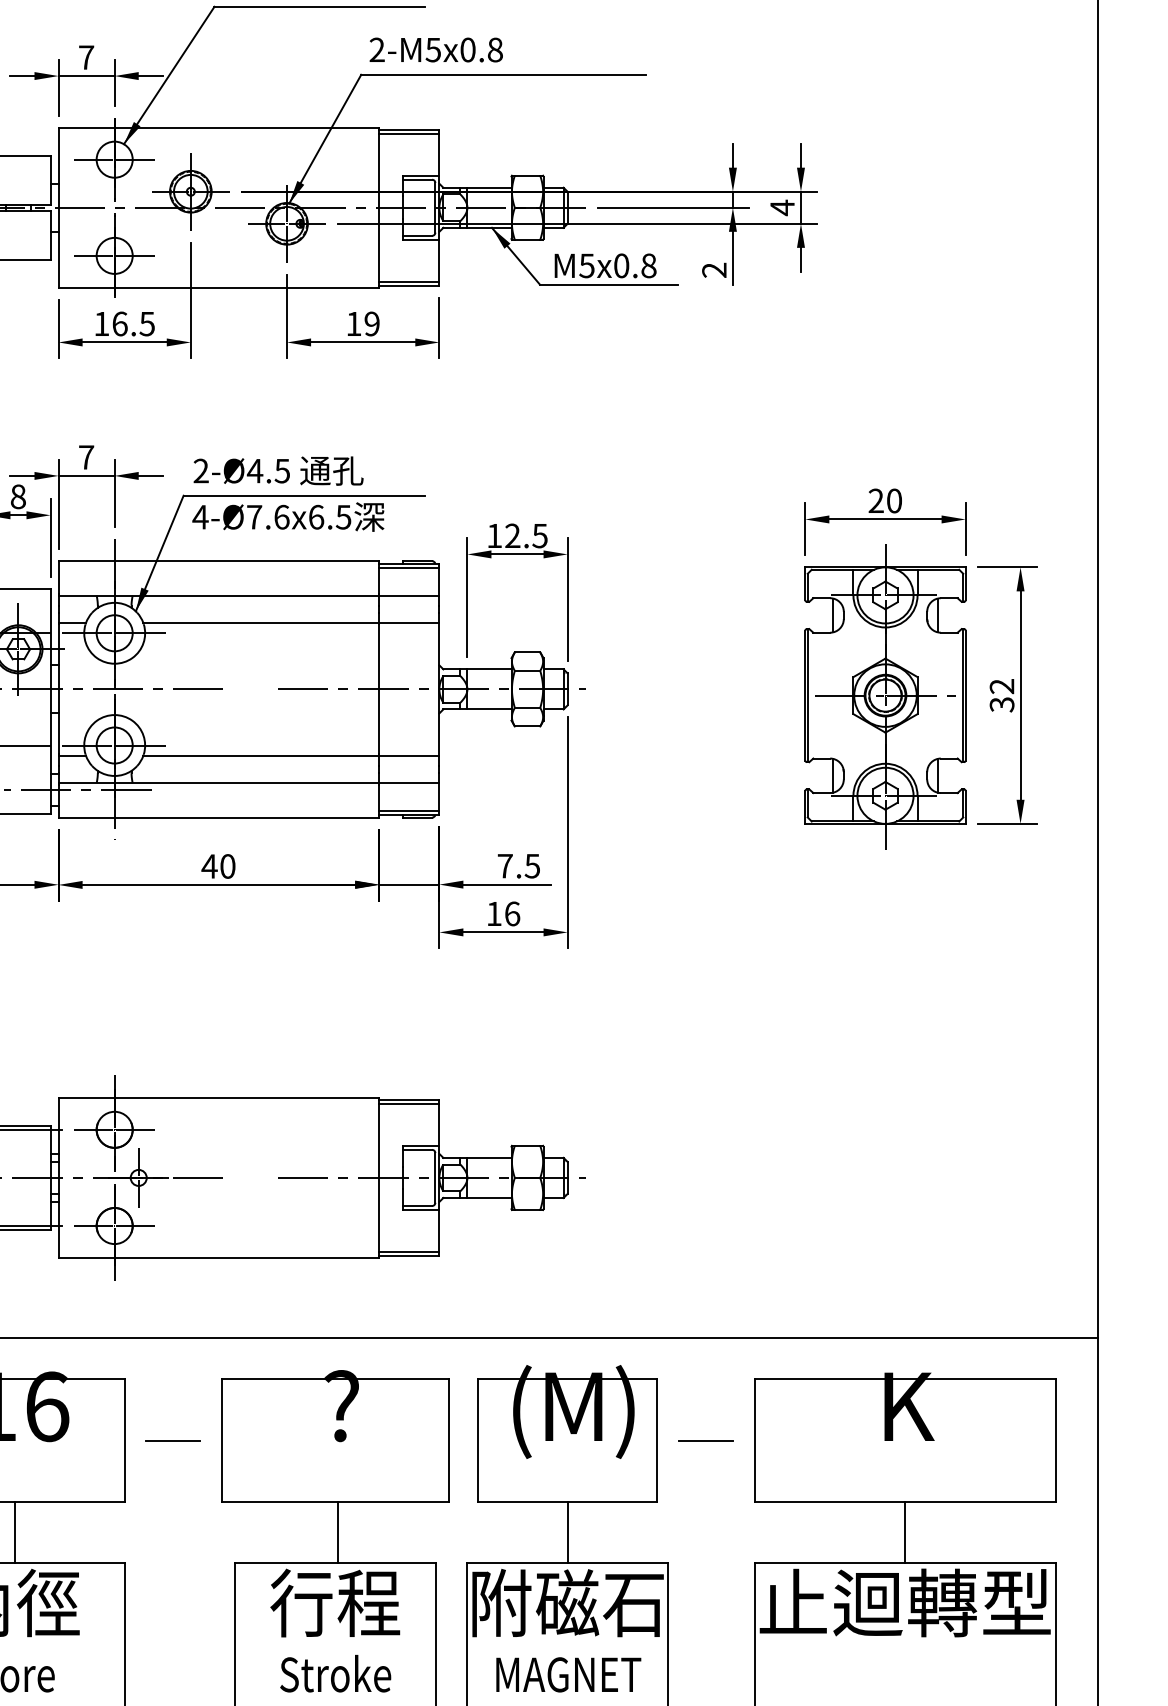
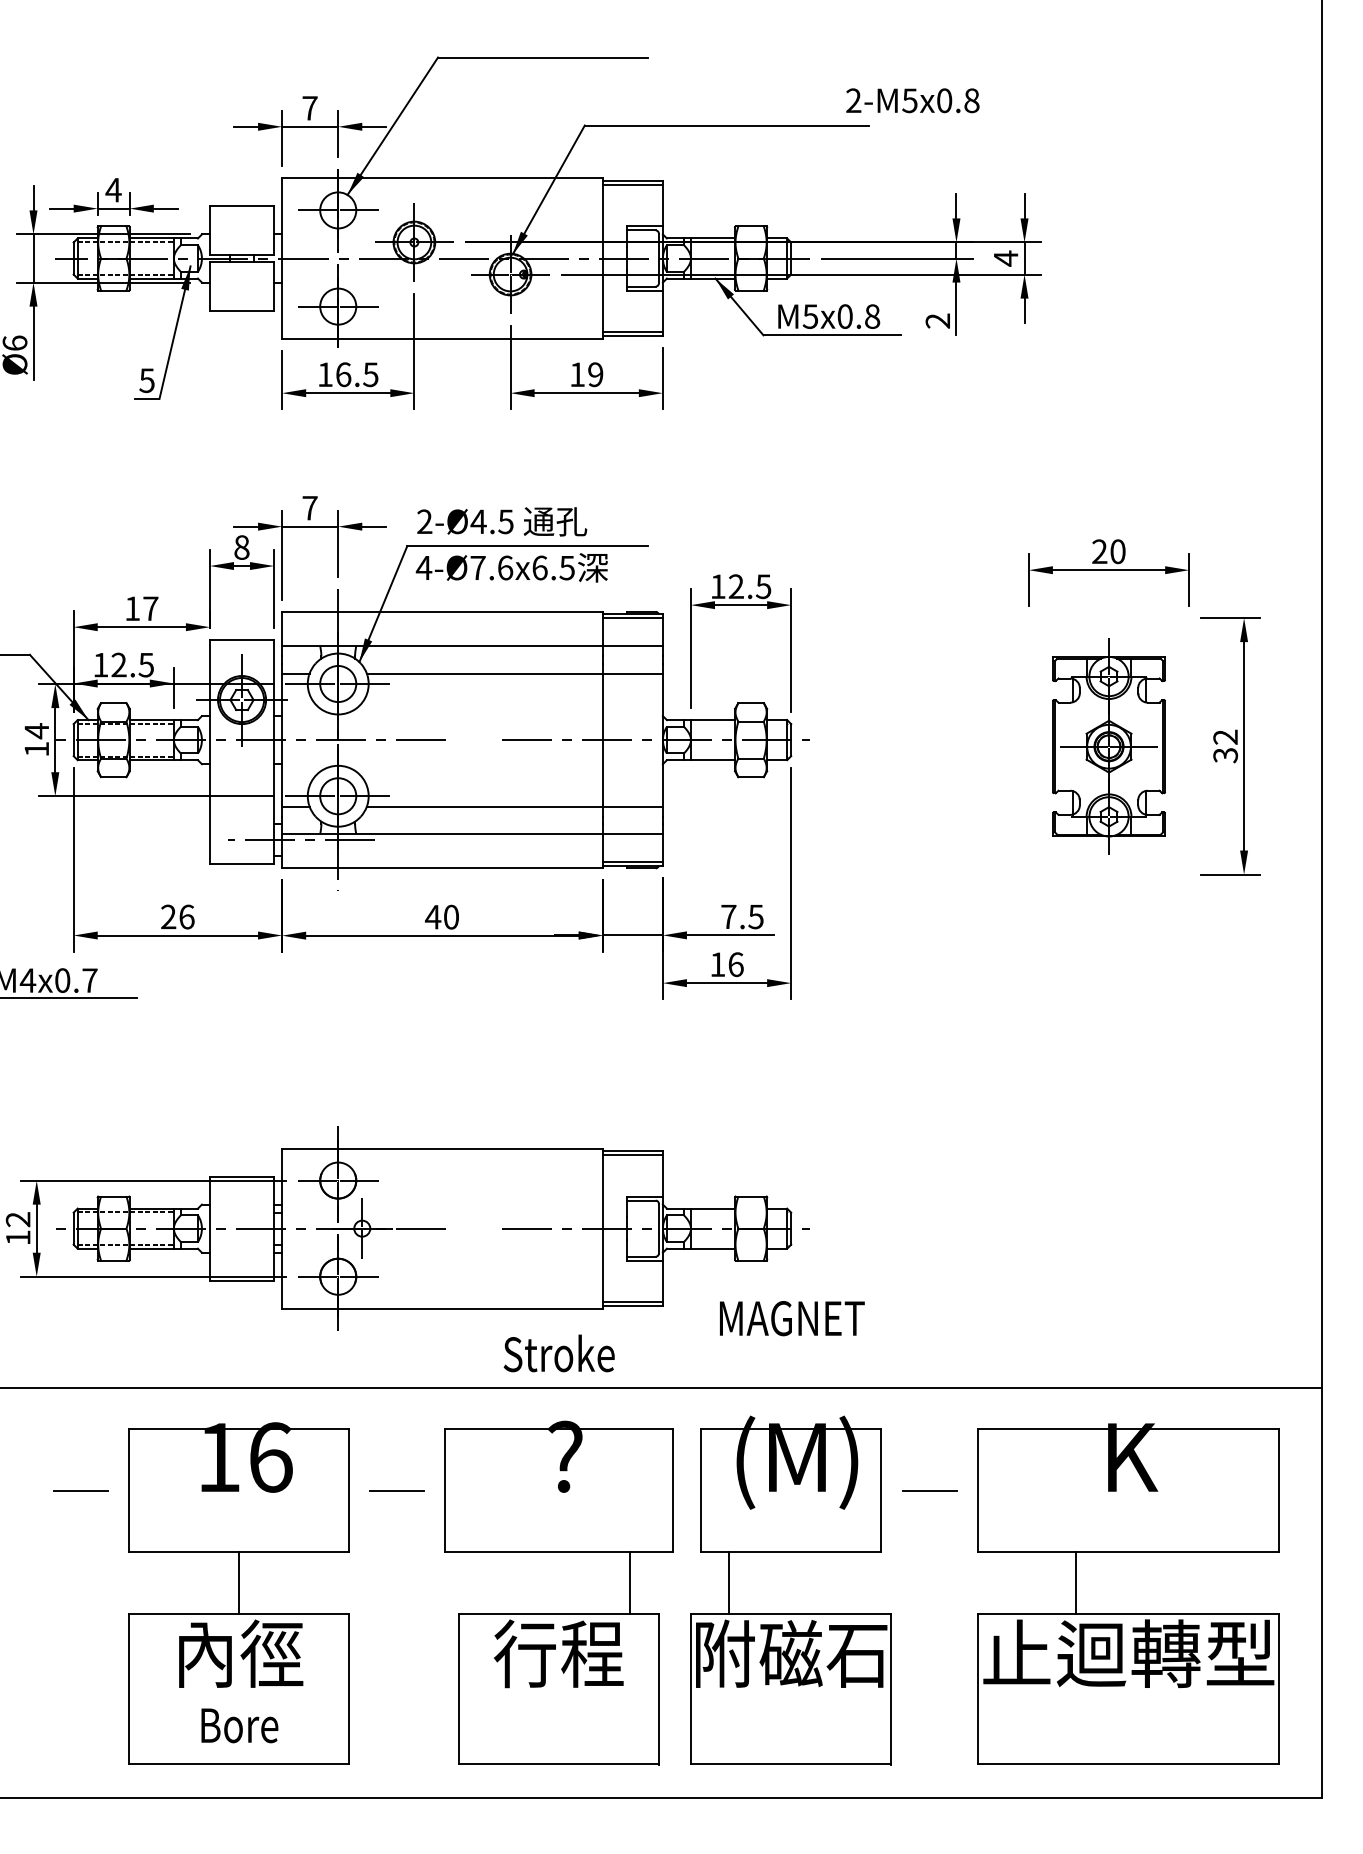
text: (435, 49) -> (912, 100), moved
part: (884, 696) -> (1108, 747), size x0.7
line: (337, 1531) -> (629, 1582), moved
line: (567, 1531) -> (729, 1582), moved
line: (904, 1531) -> (1075, 1582), moved
text: (334, 1673) -> (558, 1353), moved
text: (568, 1674) -> (792, 1318), moved

